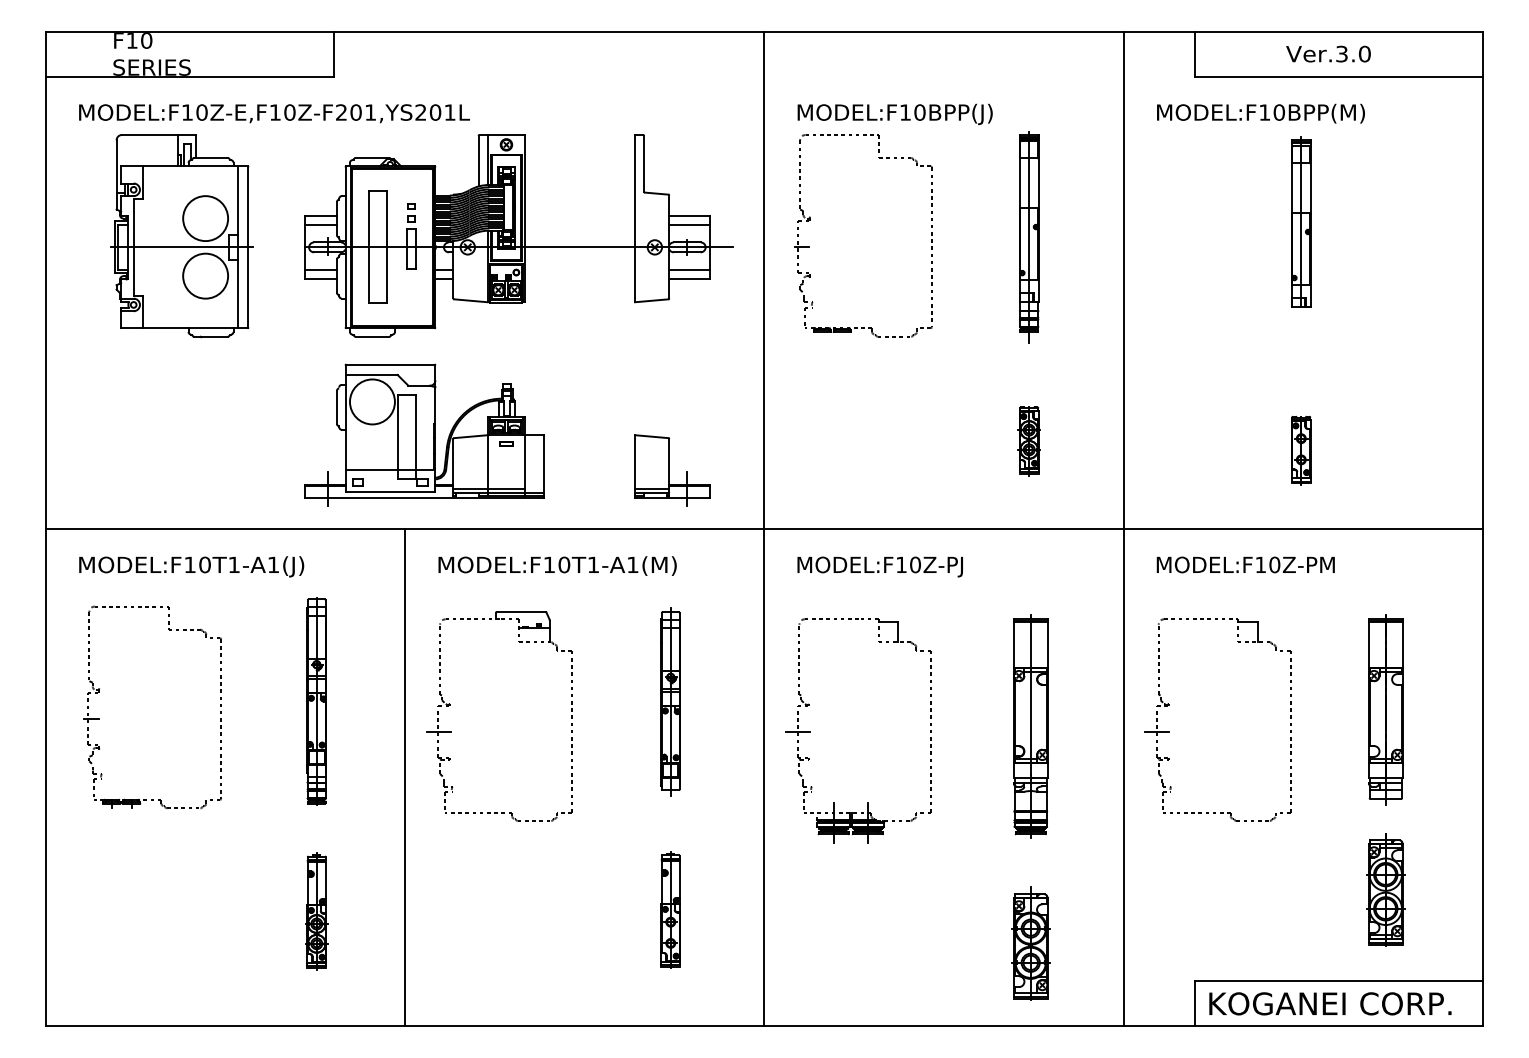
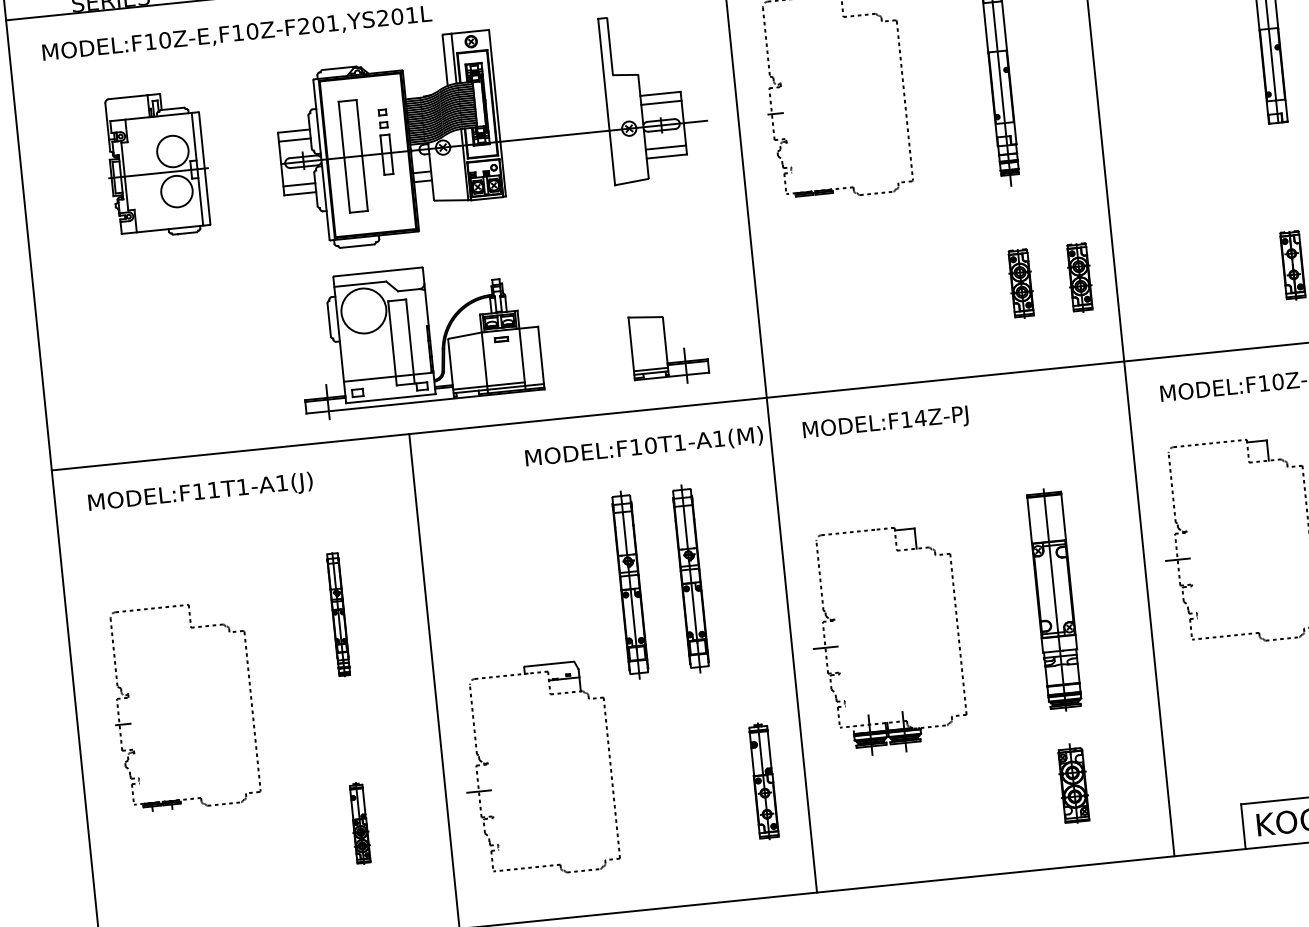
part: (181, 236) -> (157, 165), size x0.7
part: (1087, 441) -> (1079, 278), added
text: (204, 564) -> (213, 489), MODEL:F10T1-A1(J) -> MODEL:F11T1-A1(J)
text: (915, 564) -> (920, 417), MODEL:F10Z-PJ -> MODEL:F14Z-PJ
text: (557, 565) -> (644, 446), moved
part: (316, 701) -> (338, 614), size x0.6
part: (609, 701) -> (630, 585), added
part: (450, 705) -> (488, 764), moved
part: (99, 718) -> (131, 723), moved
part: (1030, 726) -> (1054, 600), moved
part: (810, 731) -> (838, 646), moved
part: (670, 909) -> (763, 780), moved
part: (316, 911) -> (359, 823), size x0.7
part: (1030, 943) -> (1073, 783), size x0.7

